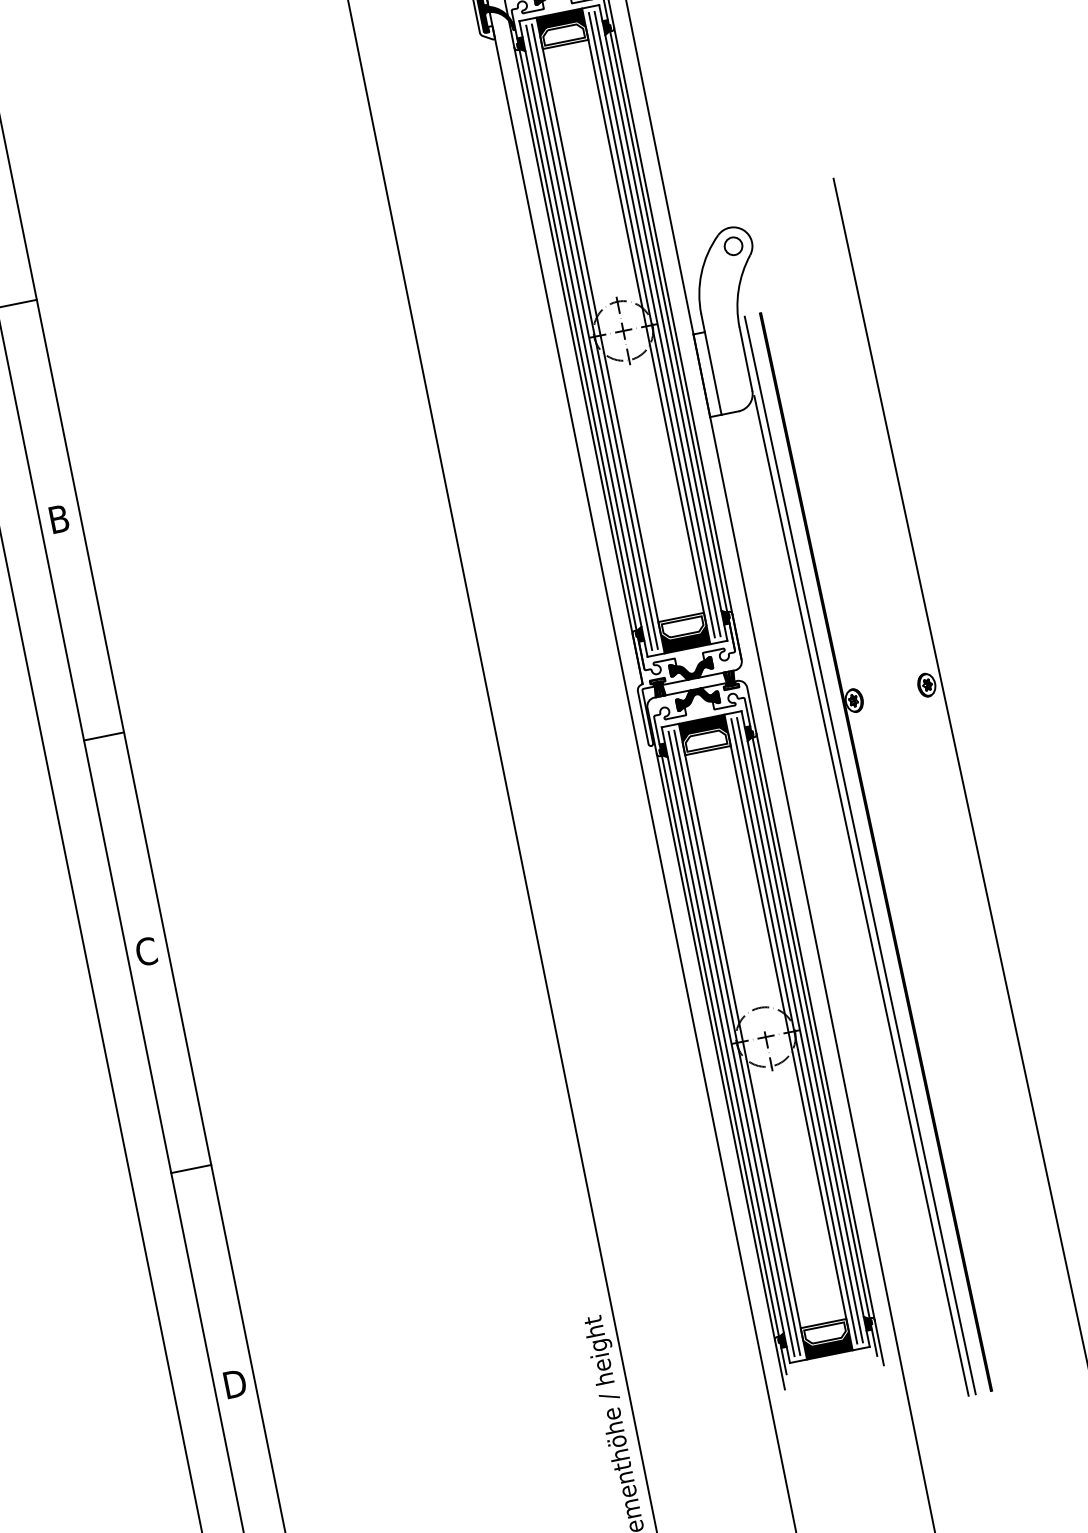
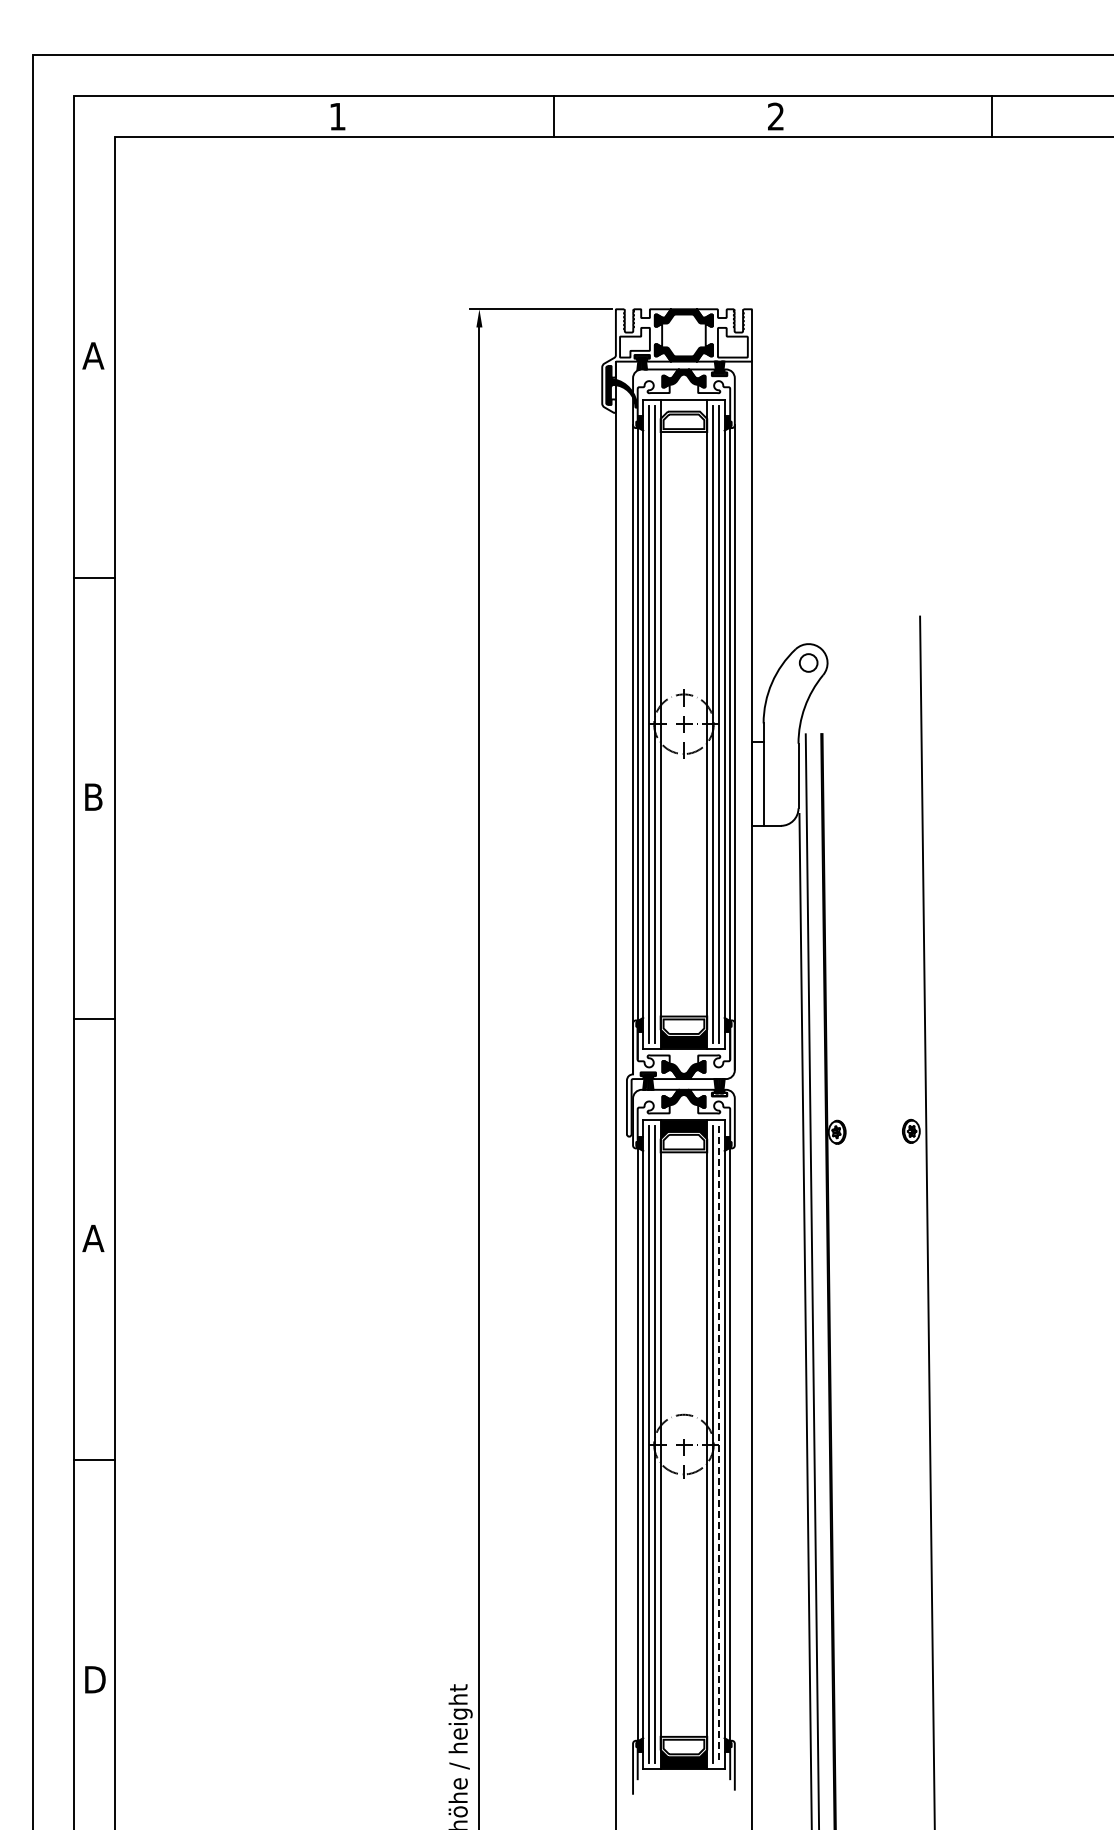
fill: (560, 22) -> (683, 409), removed
text: (146, 951) -> (93, 1238), C -> A
line: (815, 1027) -> (734, 1444), removed
line: (799, 1031) -> (718, 1445), solid -> dashed
line: (716, 1046) -> (633, 1444), removed

